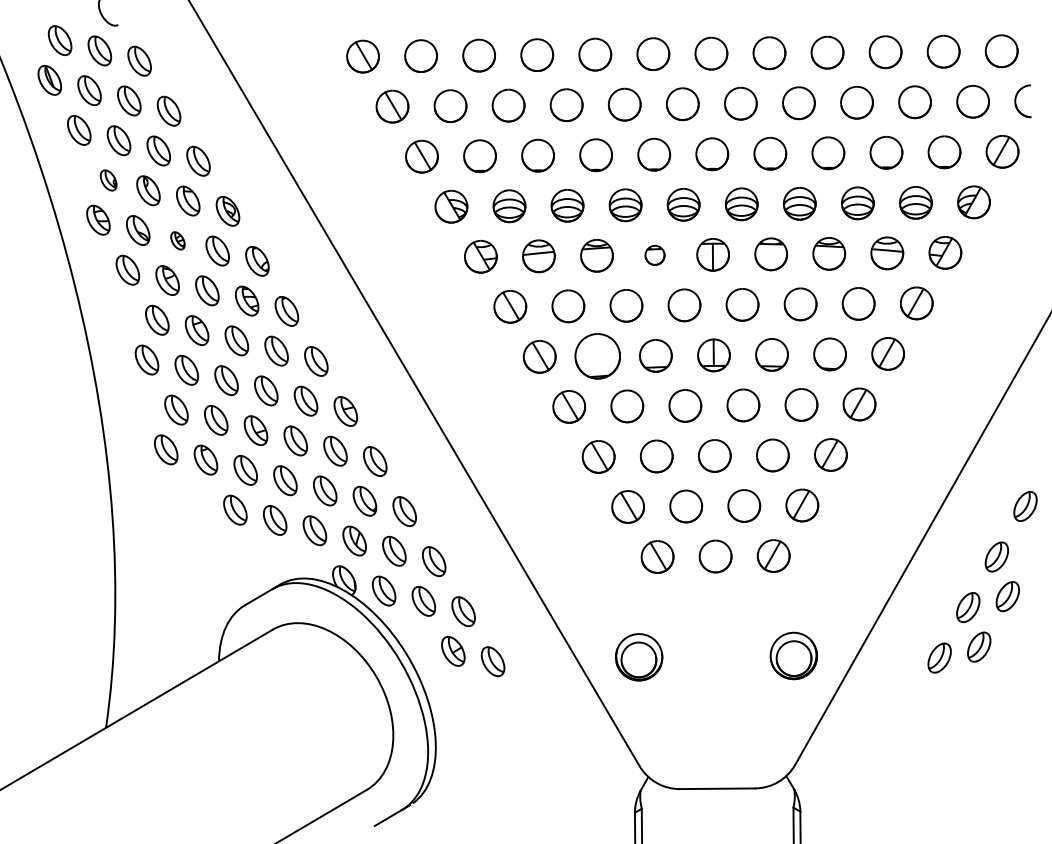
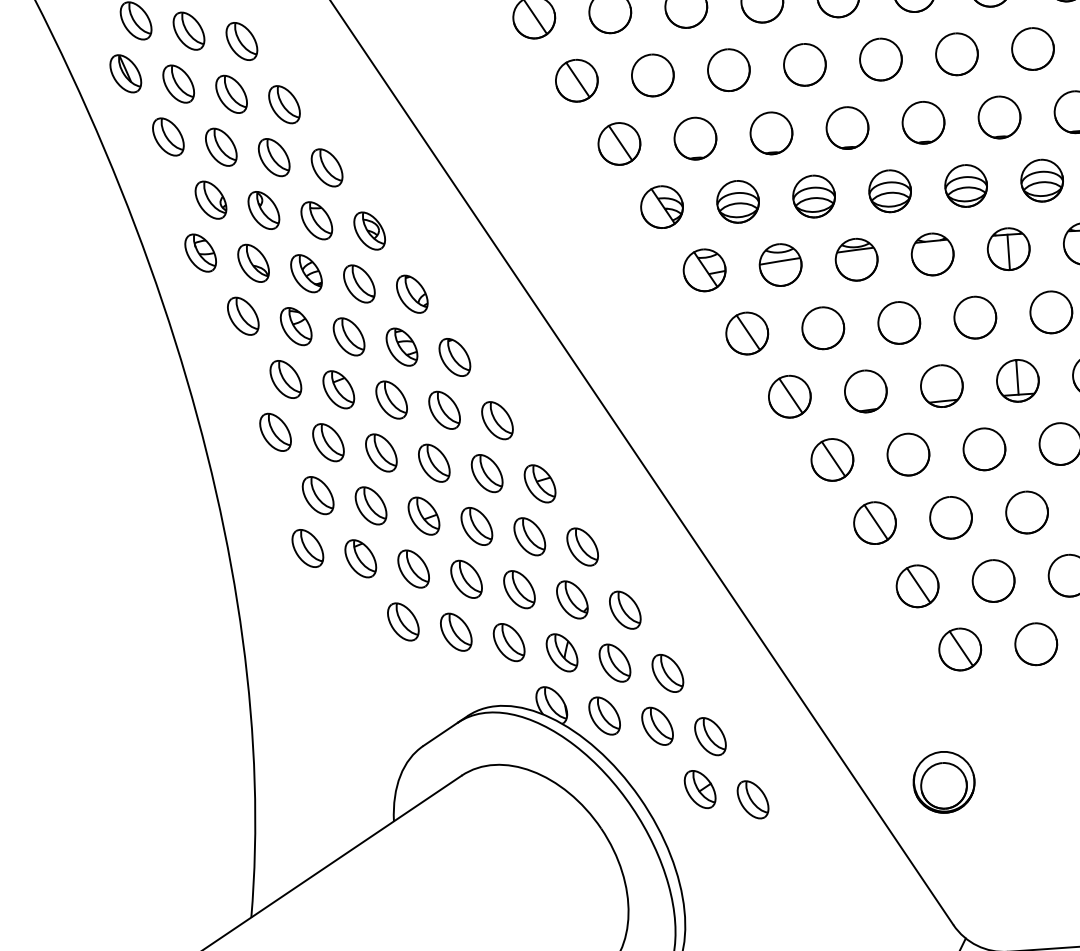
part: (108, 180) -> (210, 200), size x1.43
part: (177, 240) -> (305, 273), size x1.67
part: (654, 255) -> (932, 254), size x1.67
part: (597, 356) -> (865, 391), size x0.71

